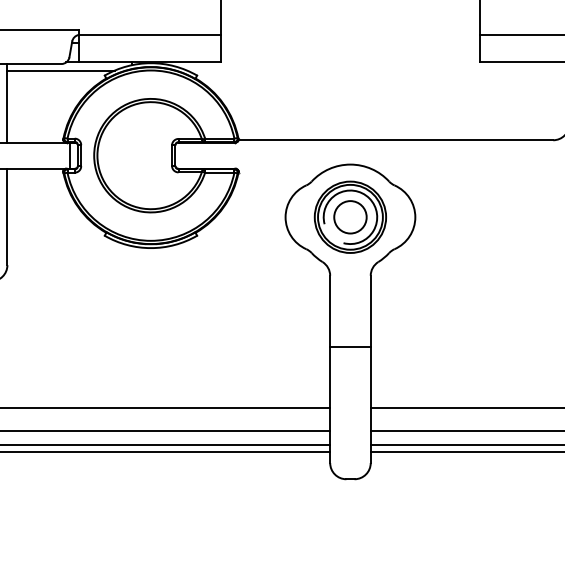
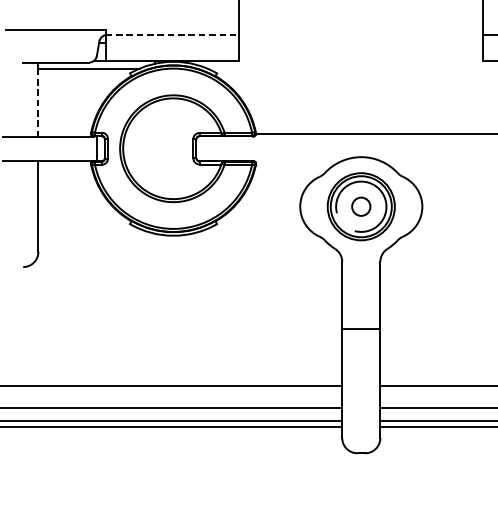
line: (149, 34) -> (172, 34), solid -> dashed
line: (7, 107) -> (38, 103), solid -> dashed
circle: (350, 217) -> (361, 206), size x0.6

